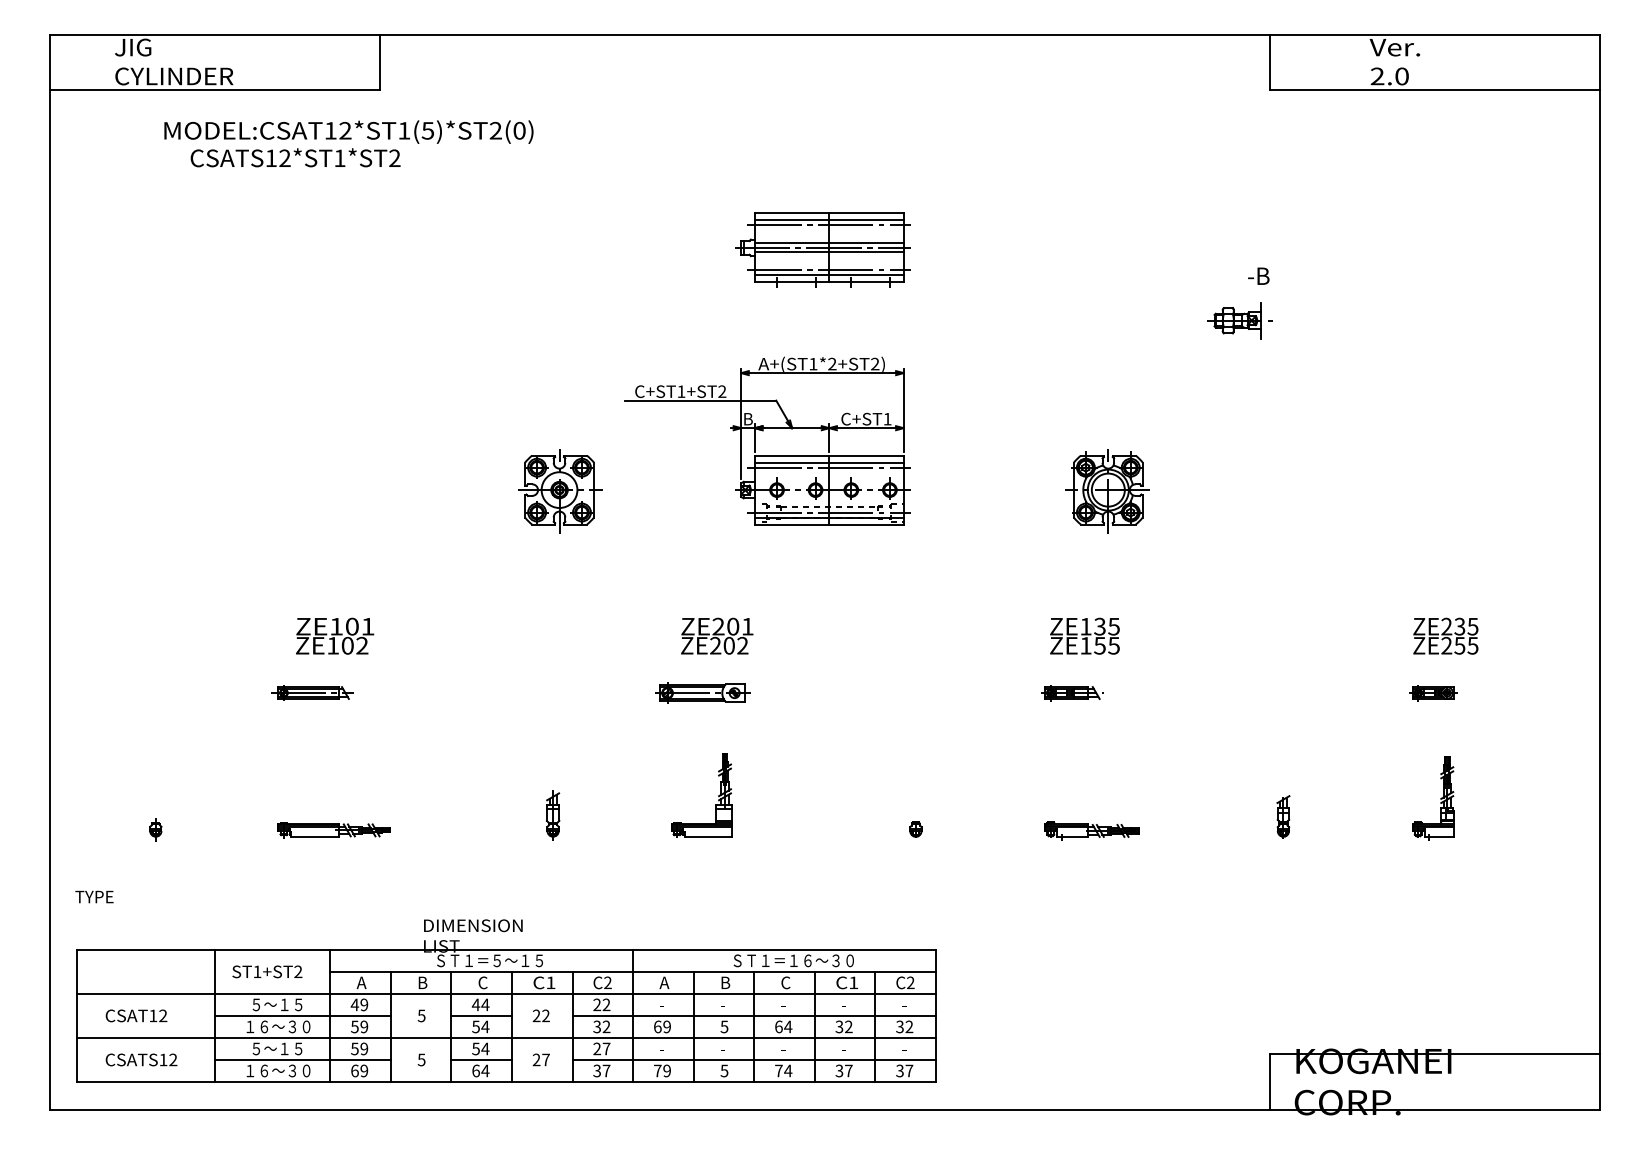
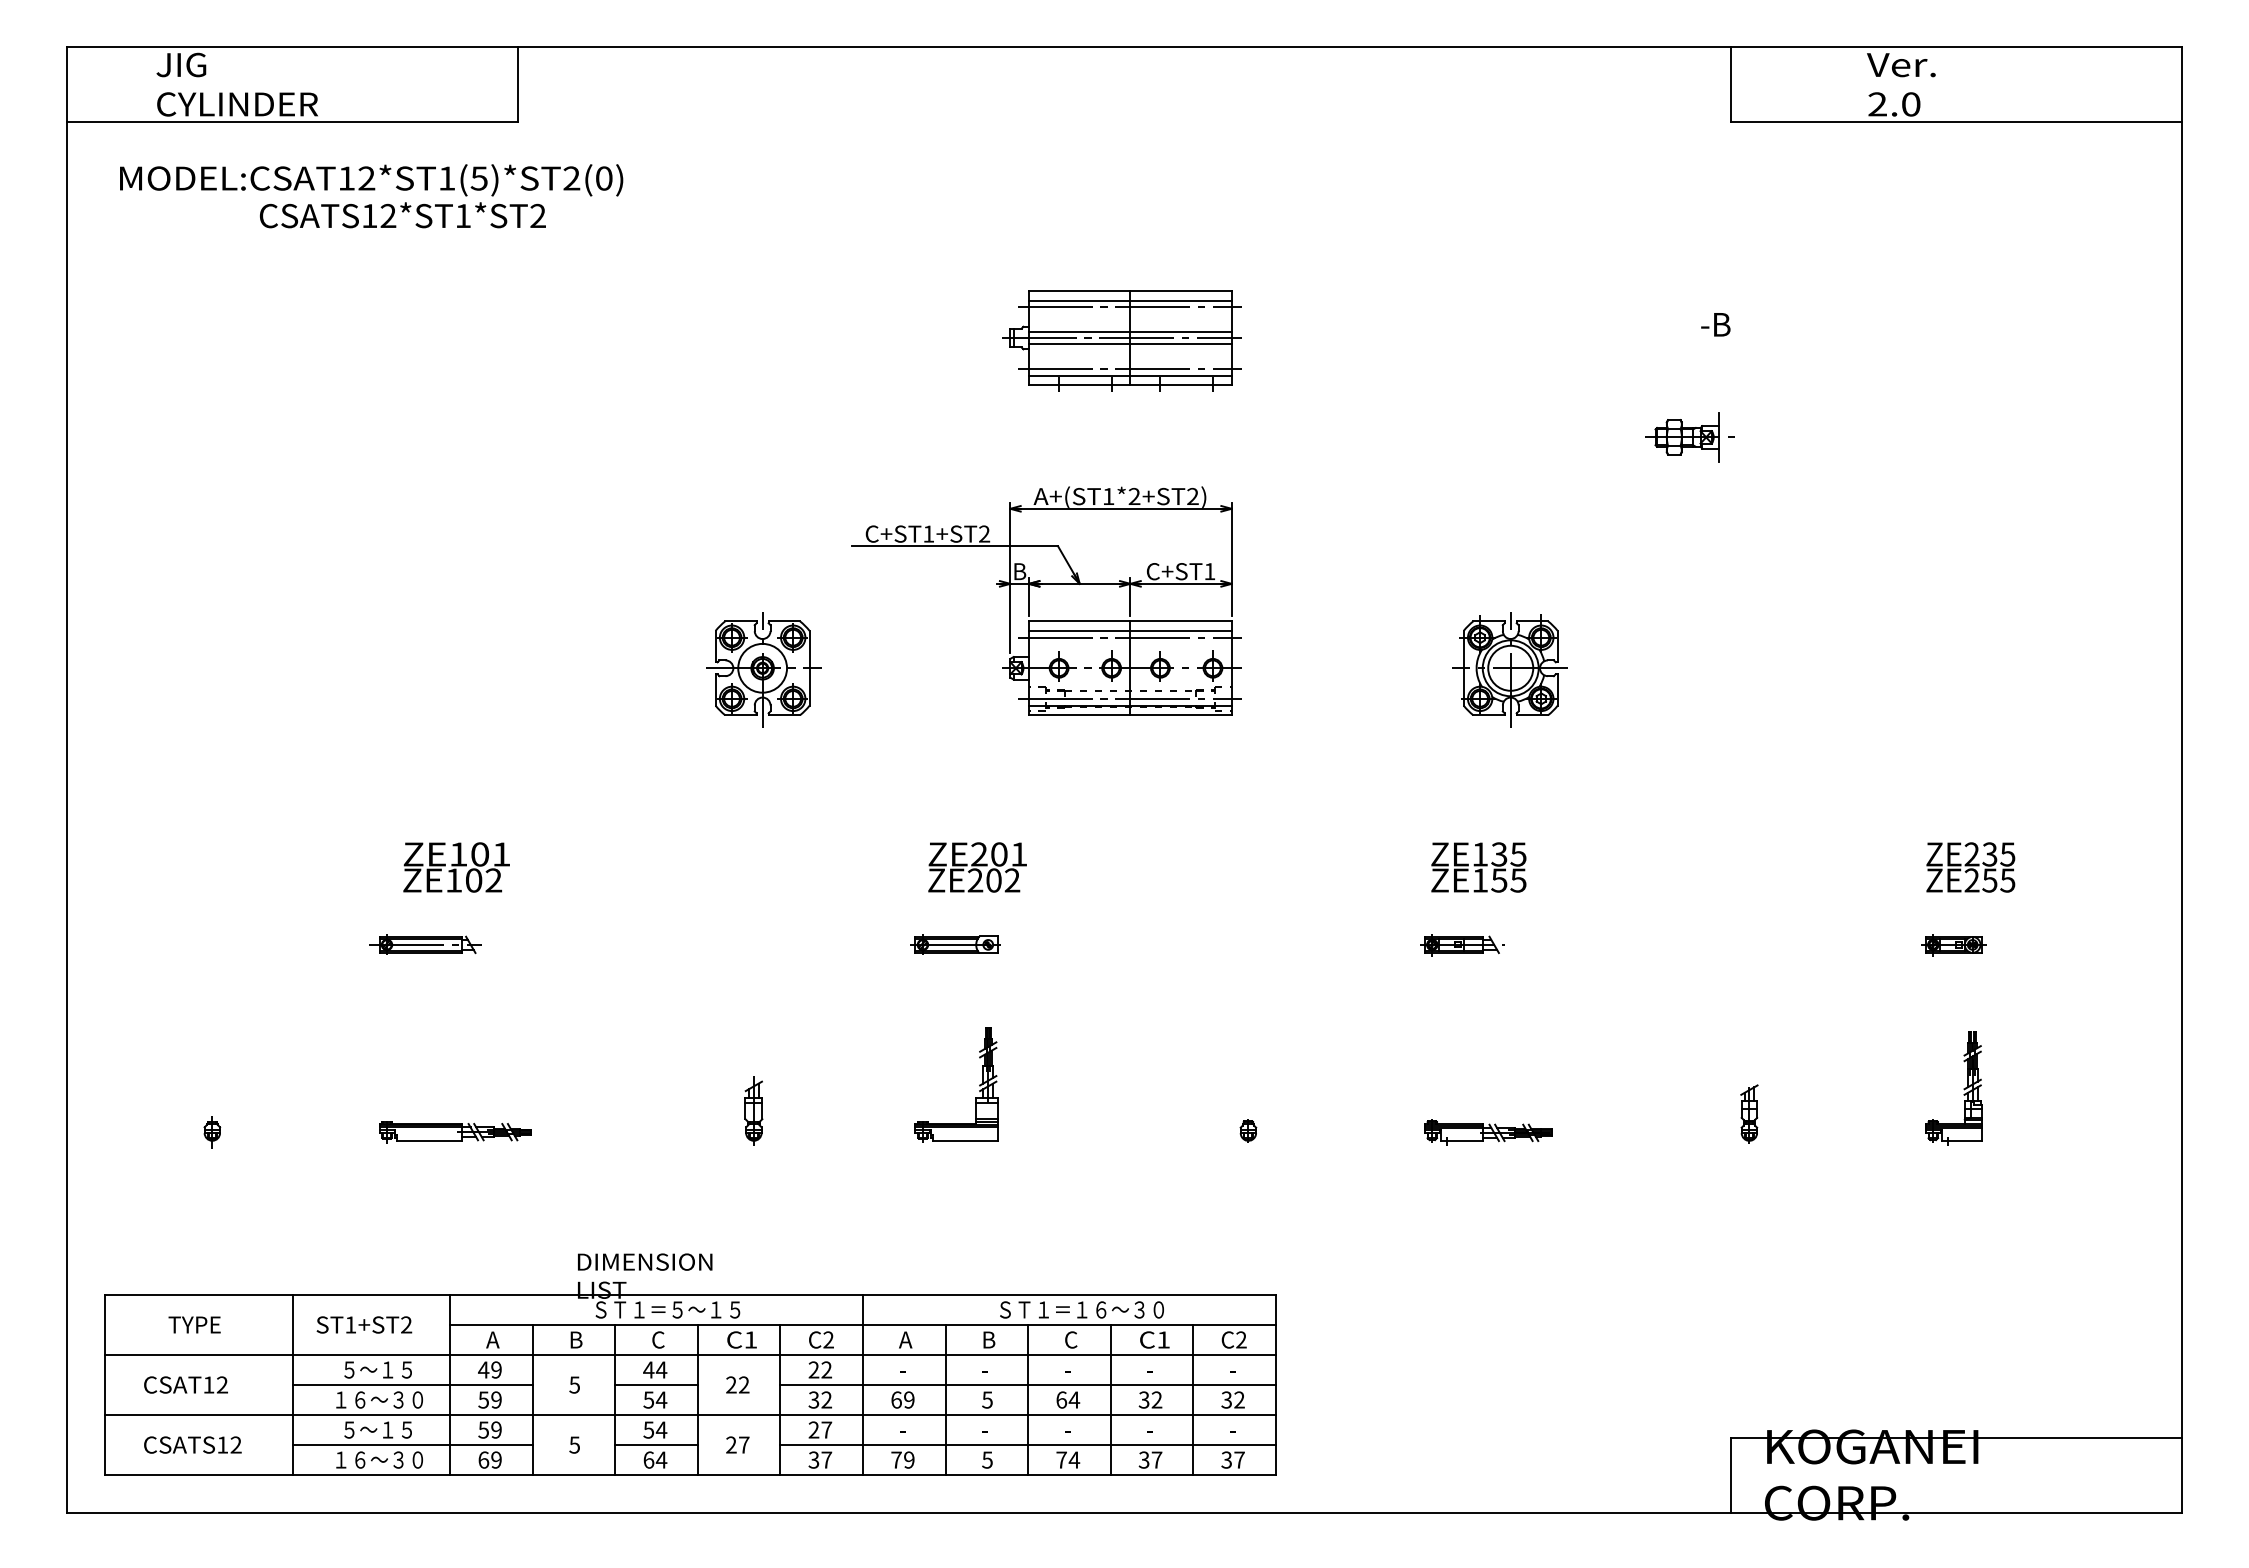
text: (348, 132) -> (371, 180), moved
text: (1258, 276) -> (1715, 324), moved
part: (701, 692) -> (955, 944), size x0.71
text: (94, 896) -> (194, 1324), moved

